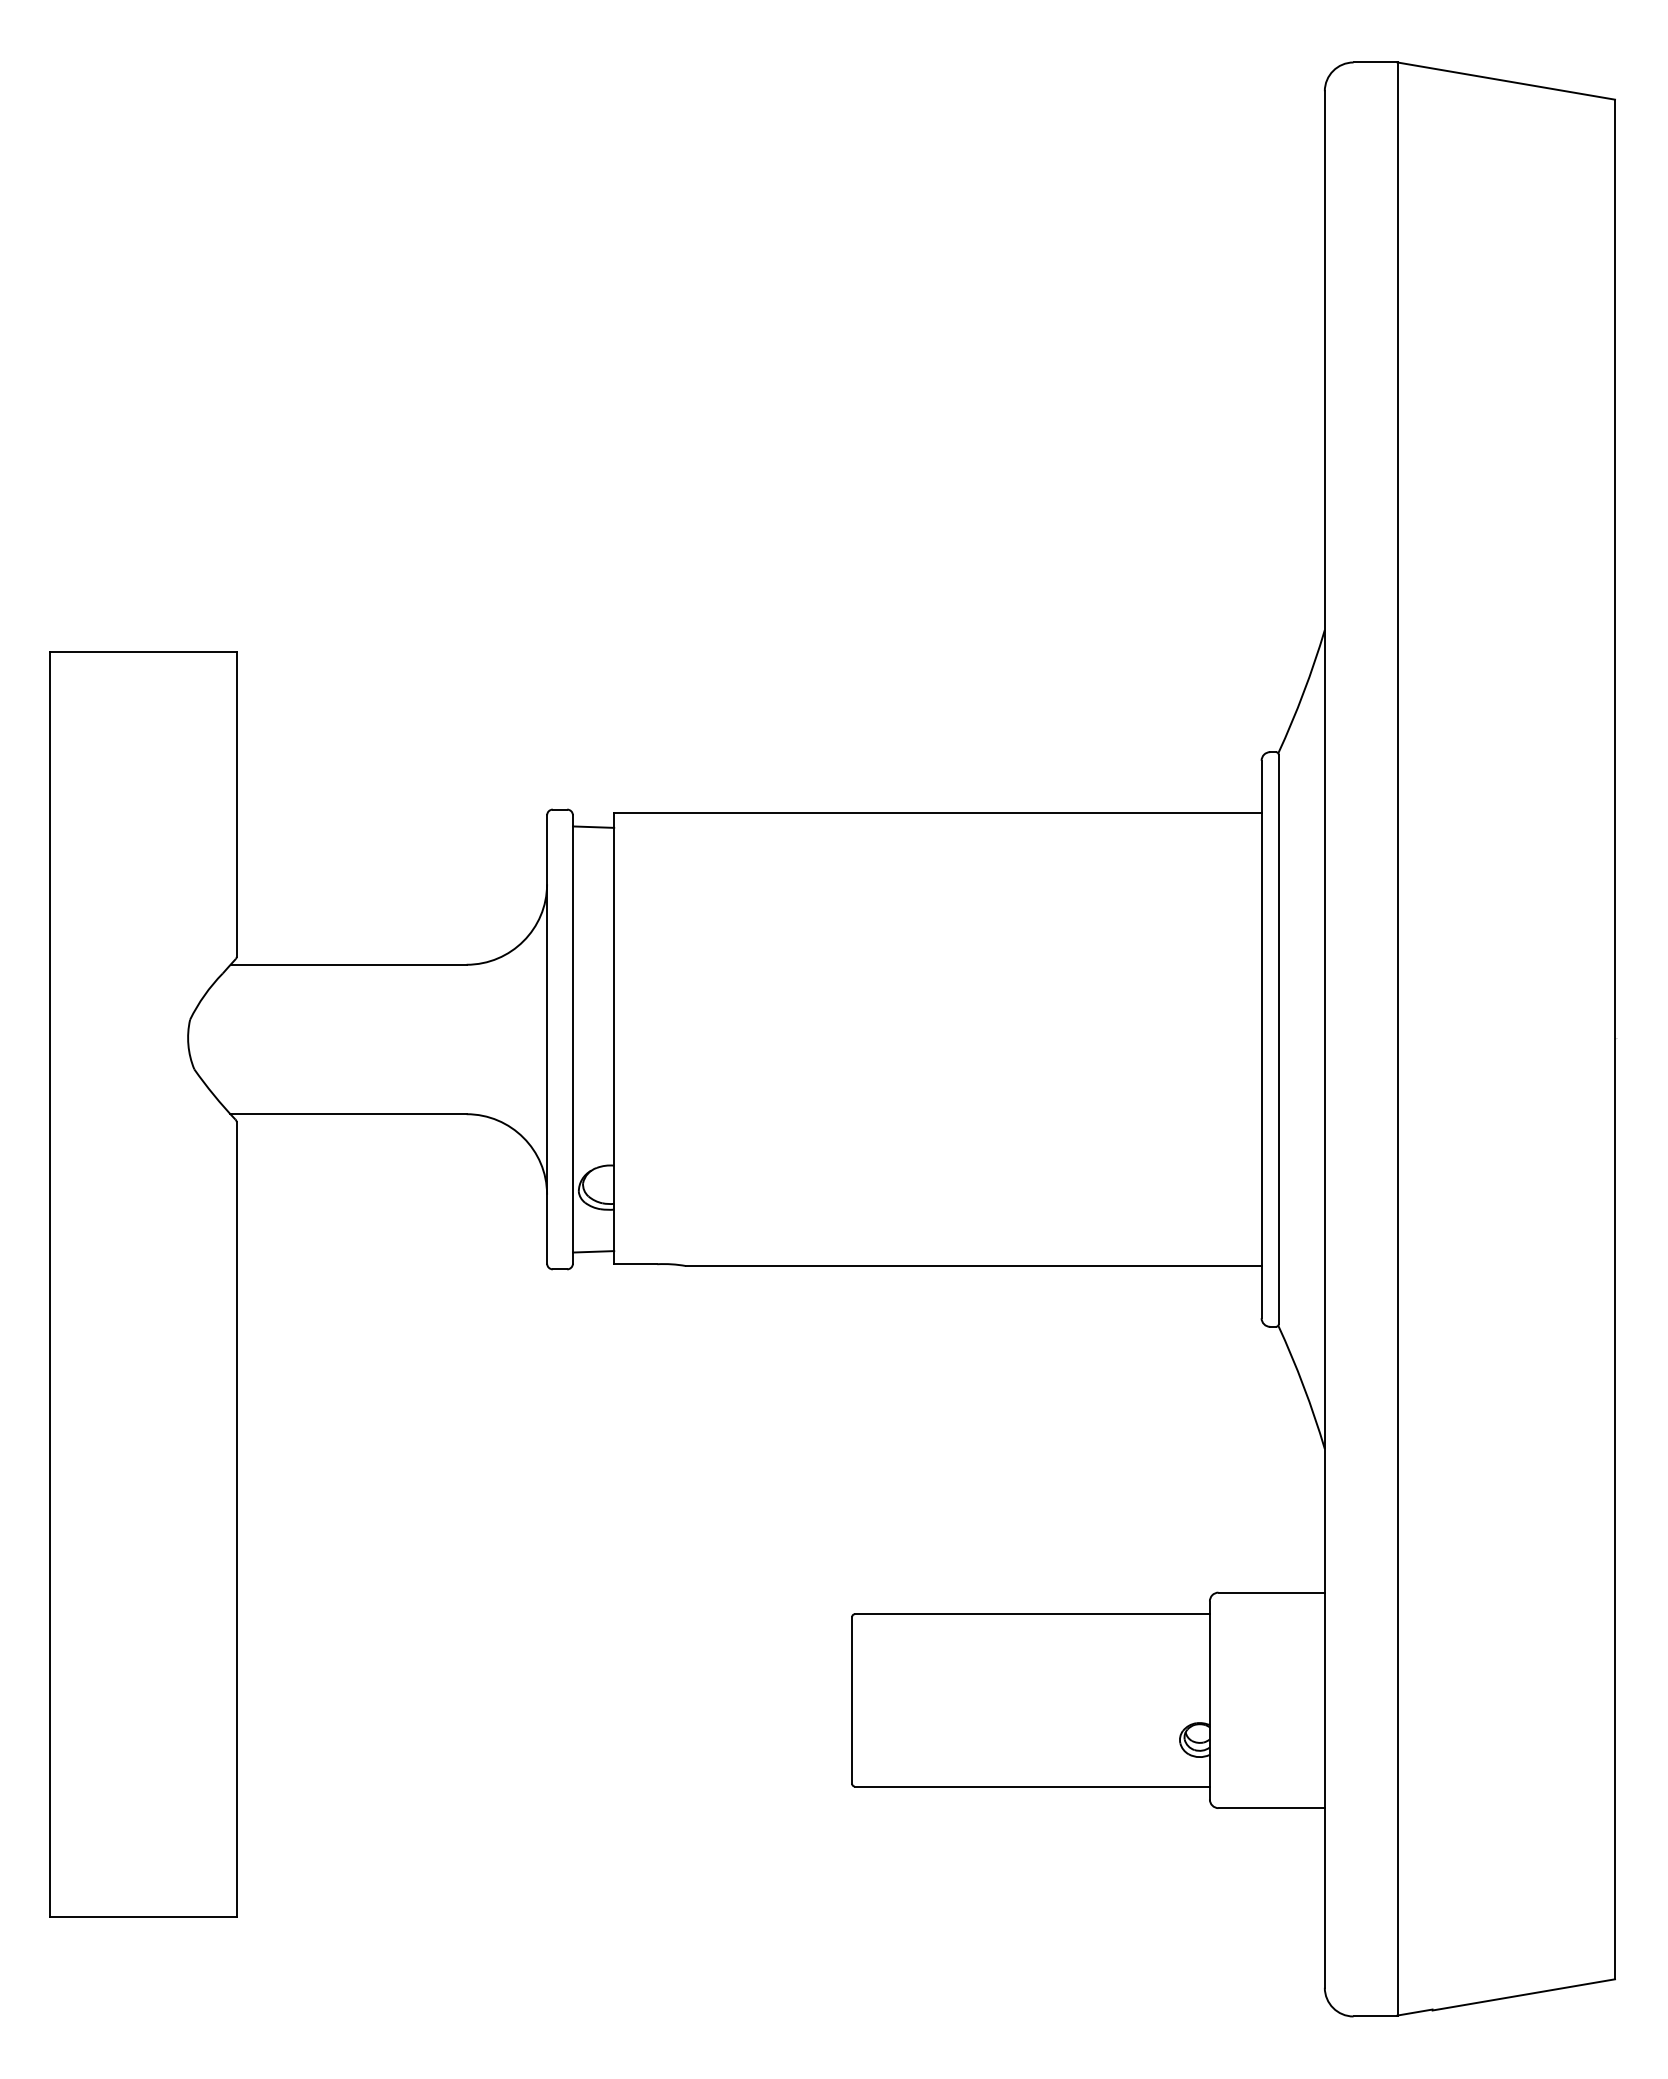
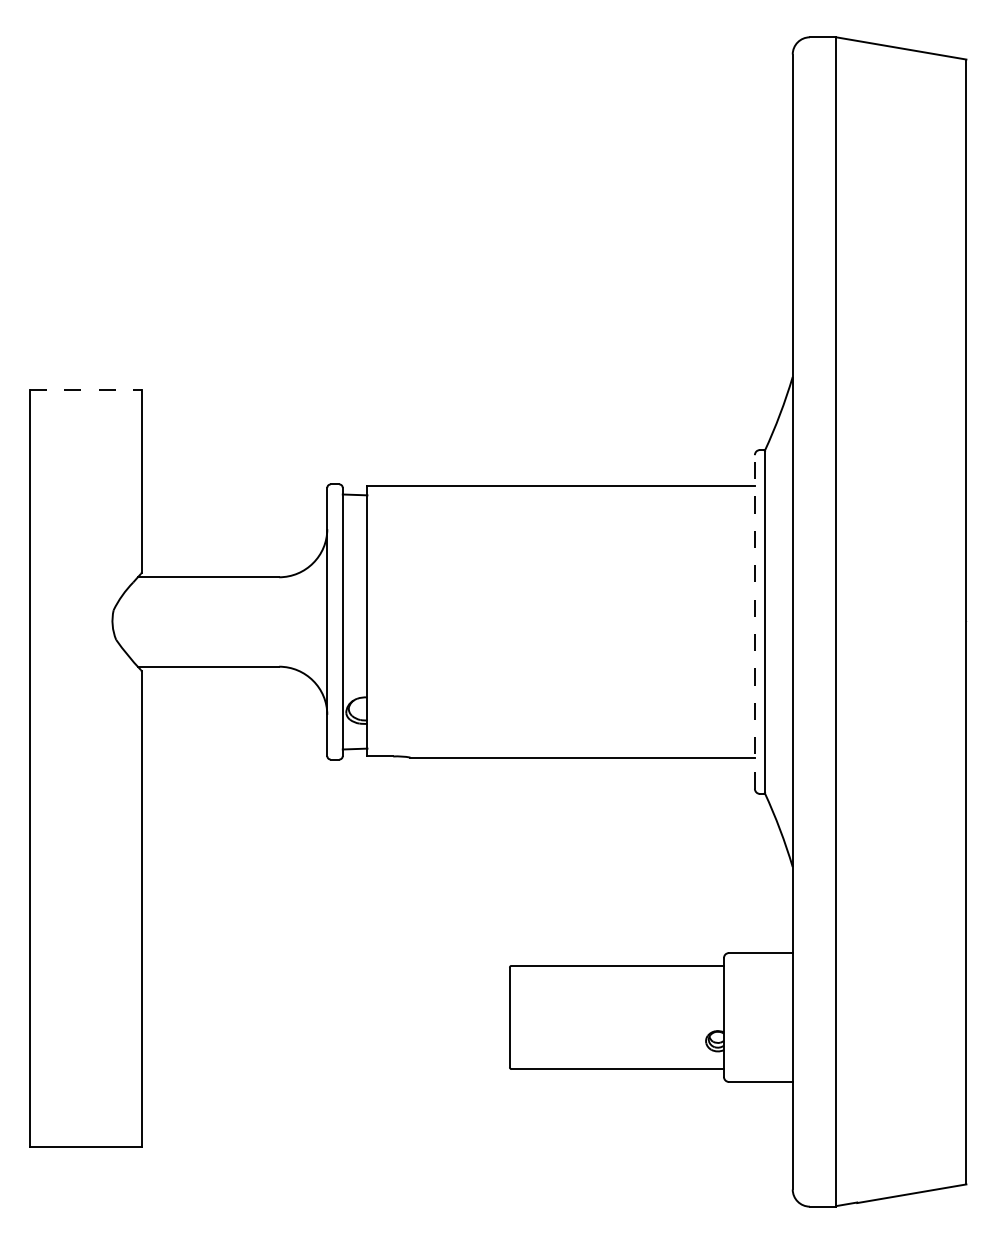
line: (143, 650) -> (85, 389), solid -> dashed
line: (1260, 1038) -> (754, 621), solid -> dashed

